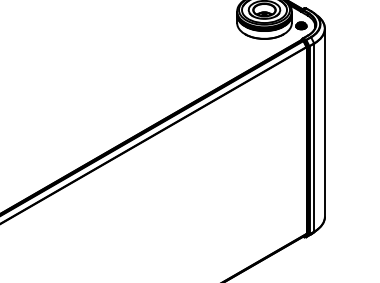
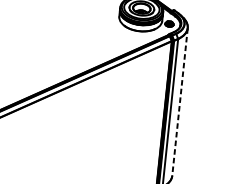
line: (324, 122) -> (179, 101), solid -> dashed

